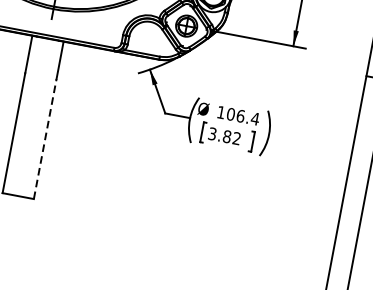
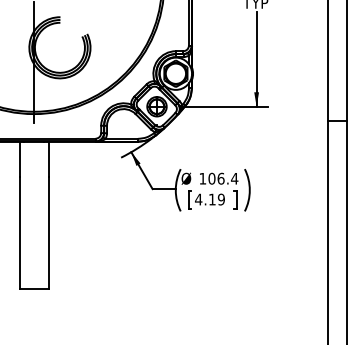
text: (224, 136) -> (209, 199), 3.82 -> 4.19
line: (45, 138) -> (48, 232), dashed -> solid

